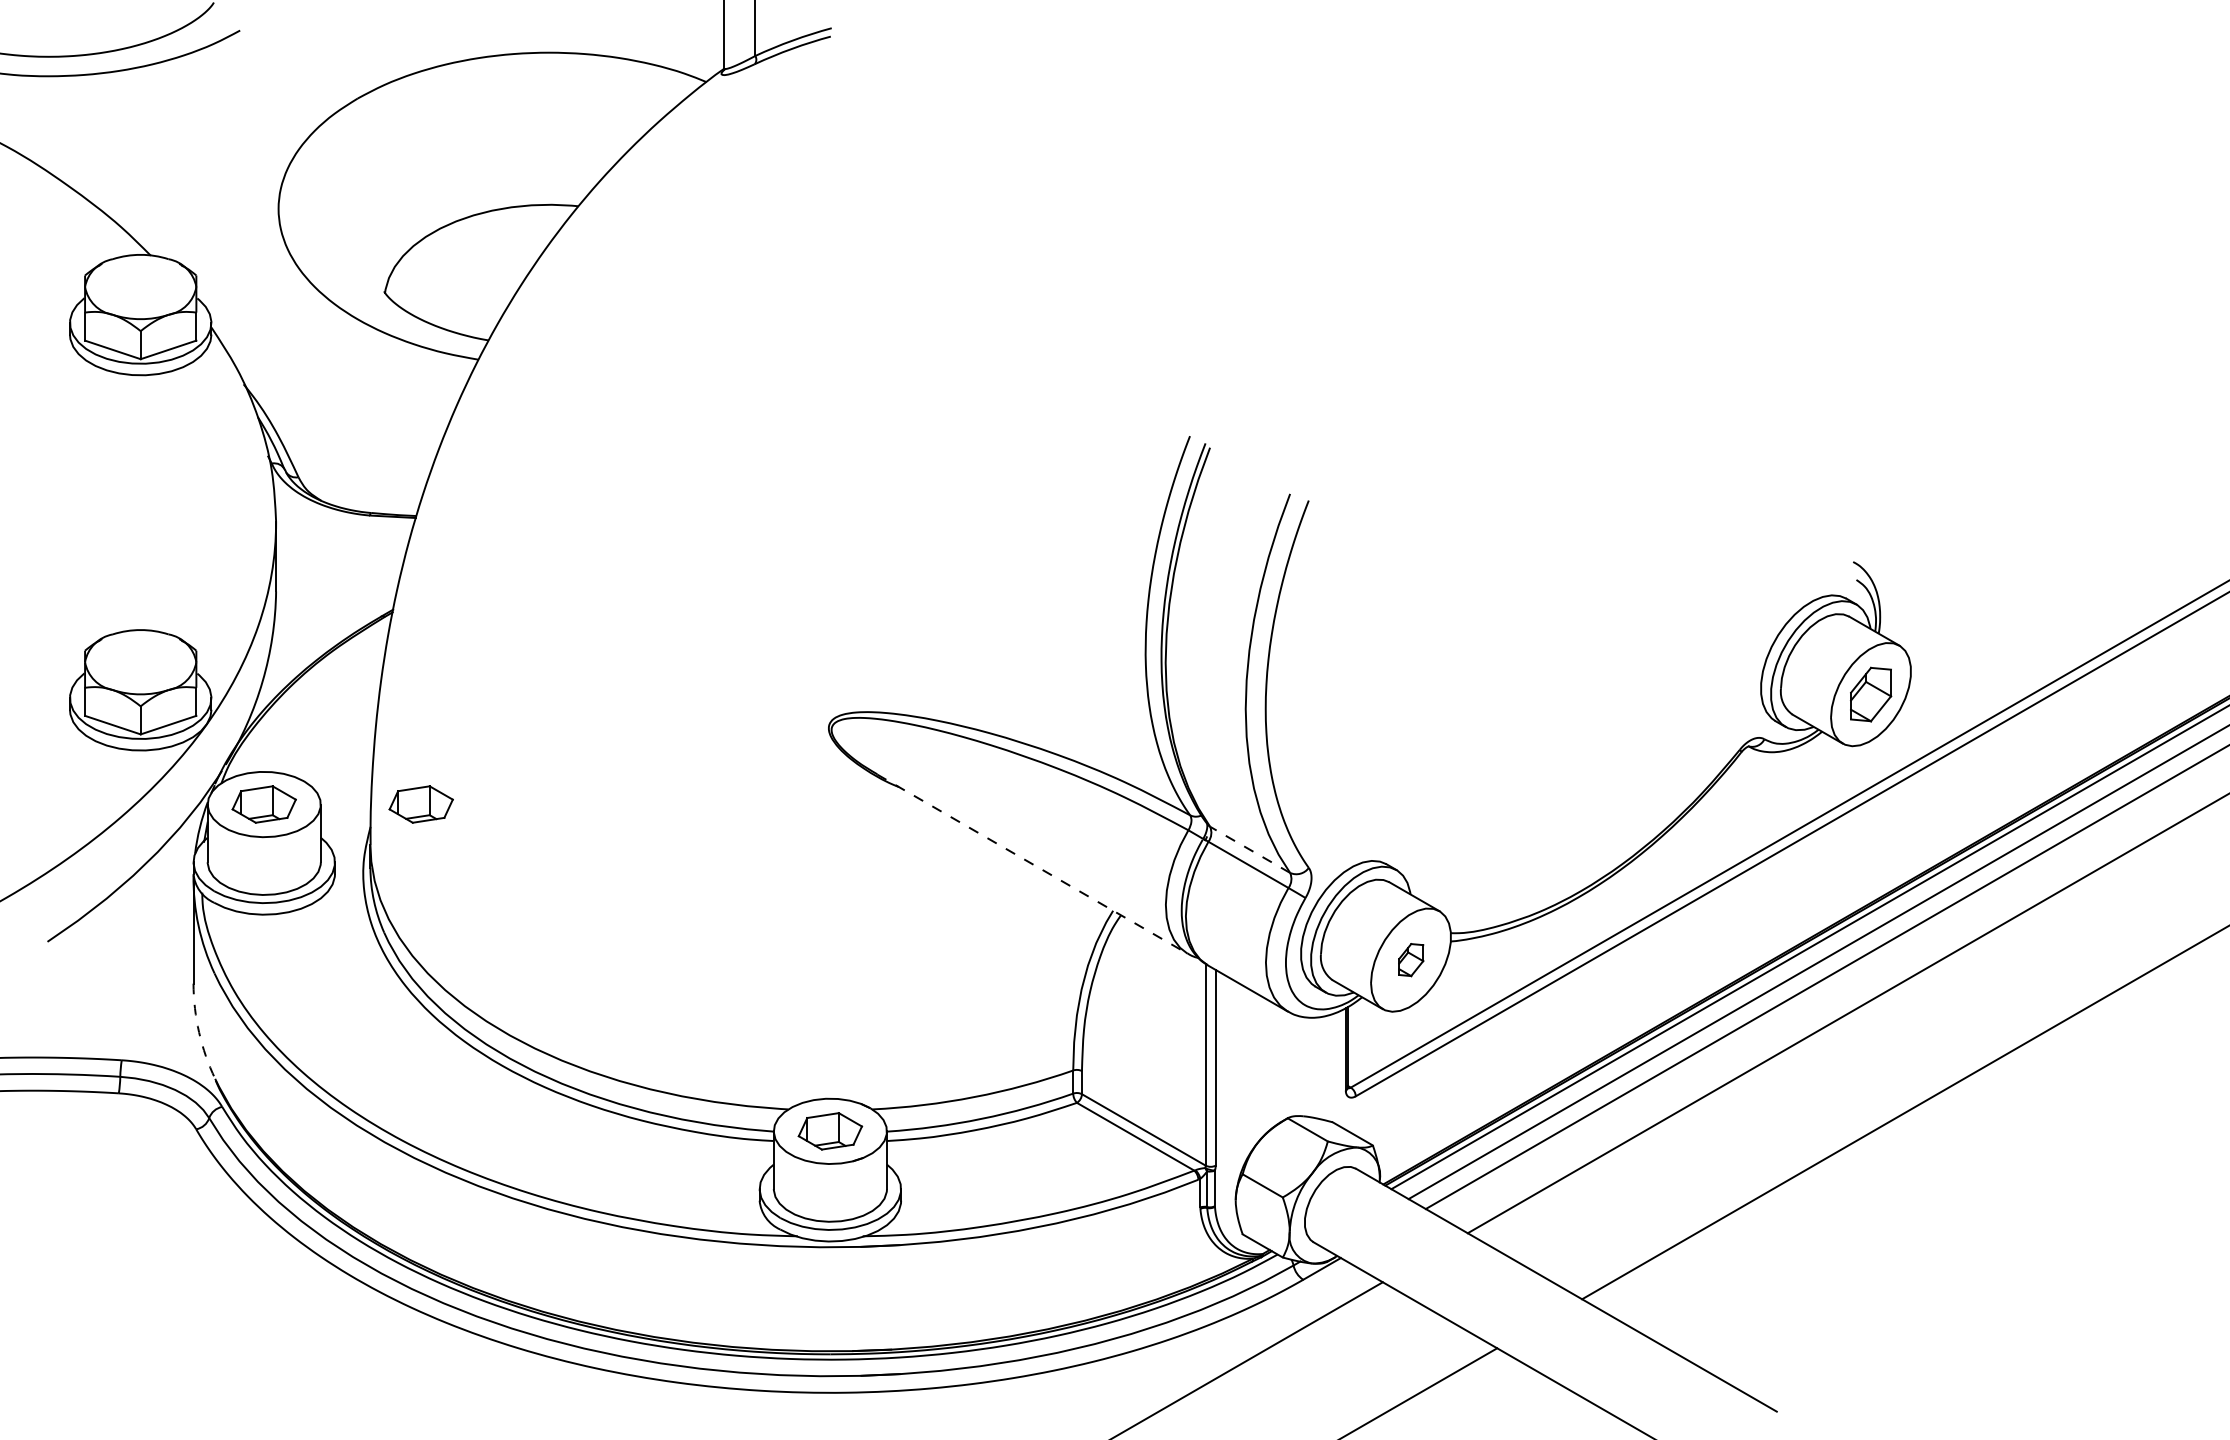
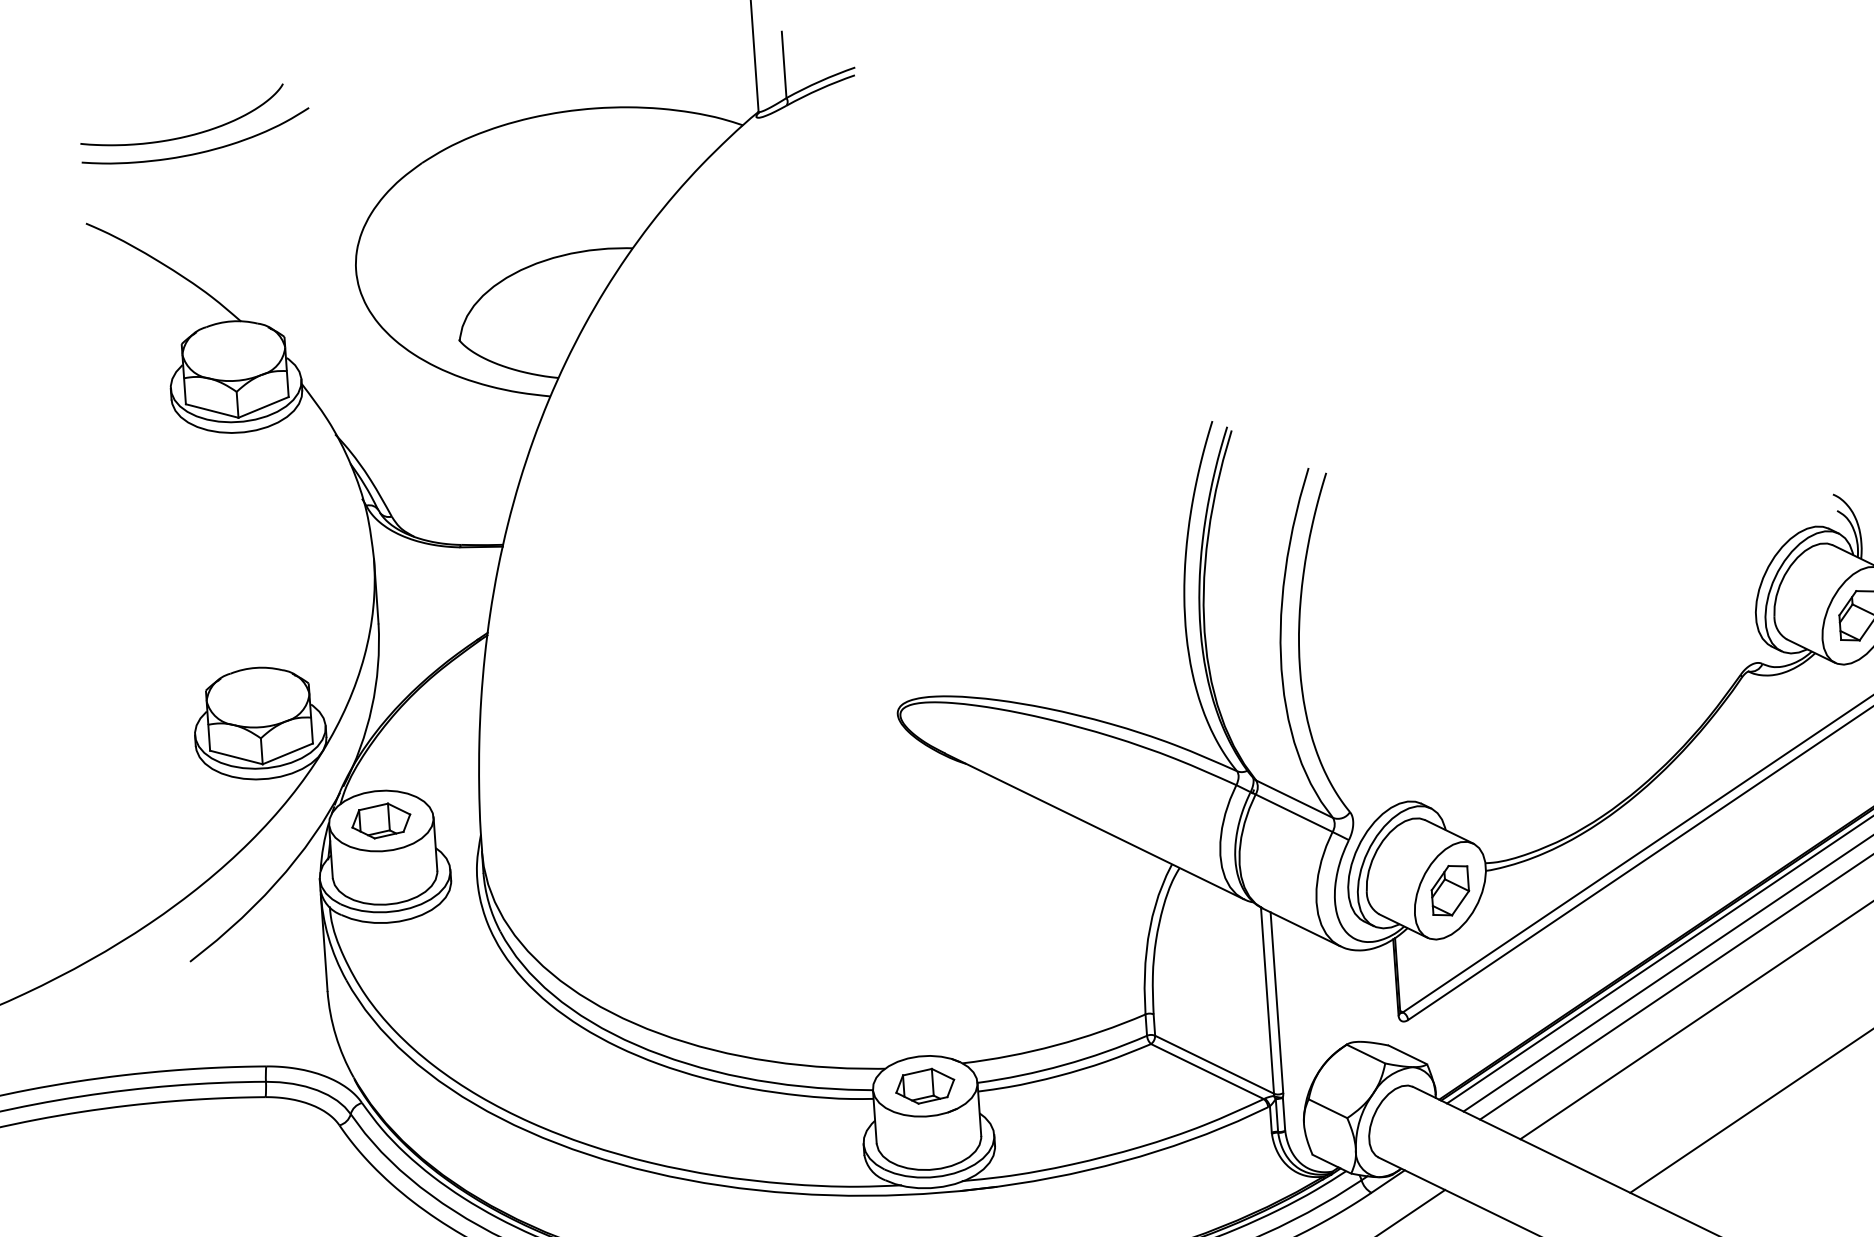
part: (420, 804) -> (525, 810), removed
line: (1249, 849) -> (1294, 798), dashed -> solid
line: (1032, 864) -> (1094, 826), dashed -> solid
part: (1411, 959) -> (1450, 890), size x1.67
arc: (199, 1032) -> (336, 1035), dashed -> solid

